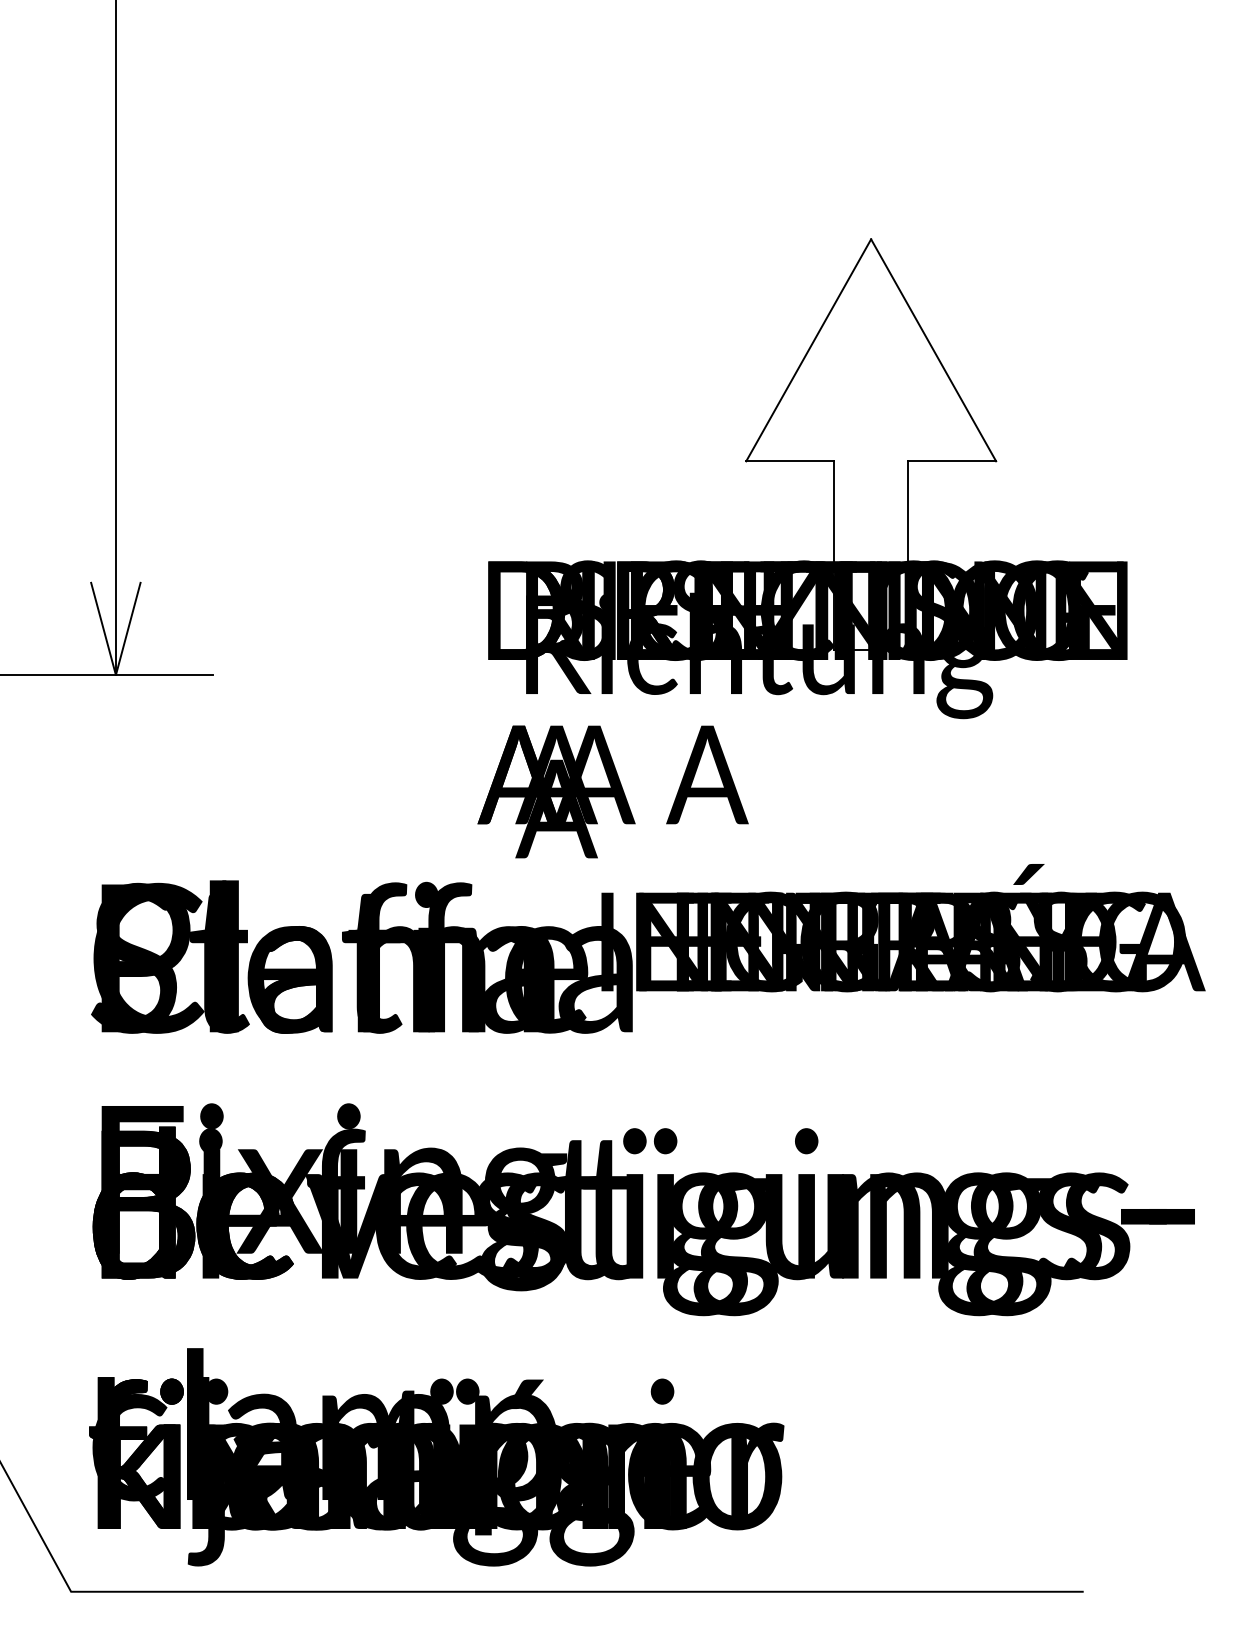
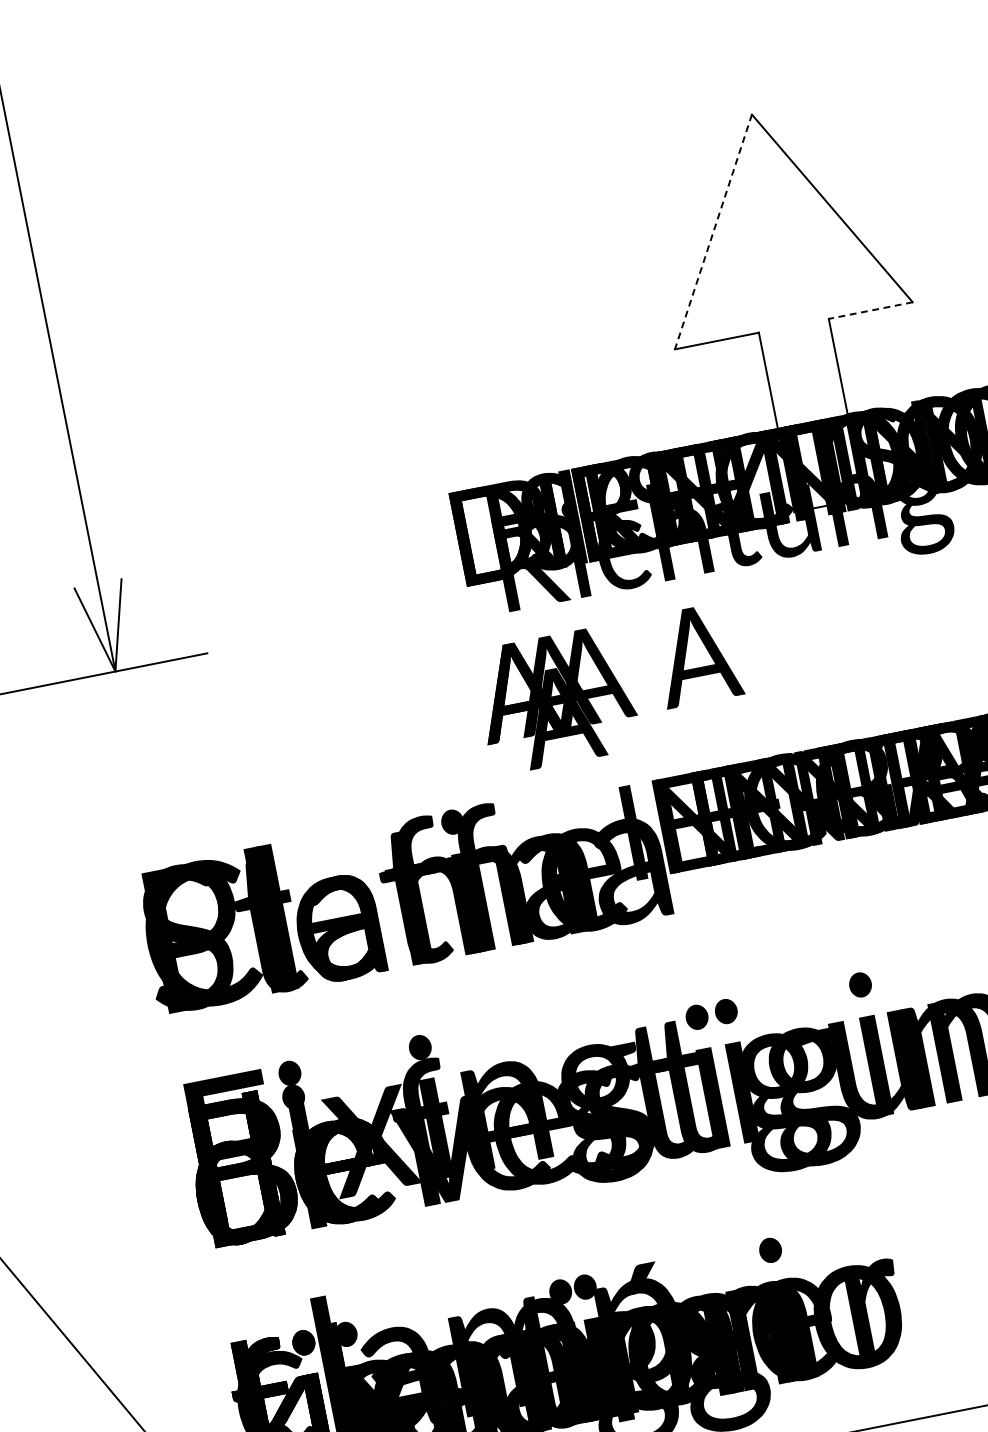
line: (808, 350) -> (713, 232), solid -> dashed
line: (951, 461) -> (870, 310), solid -> dashed

